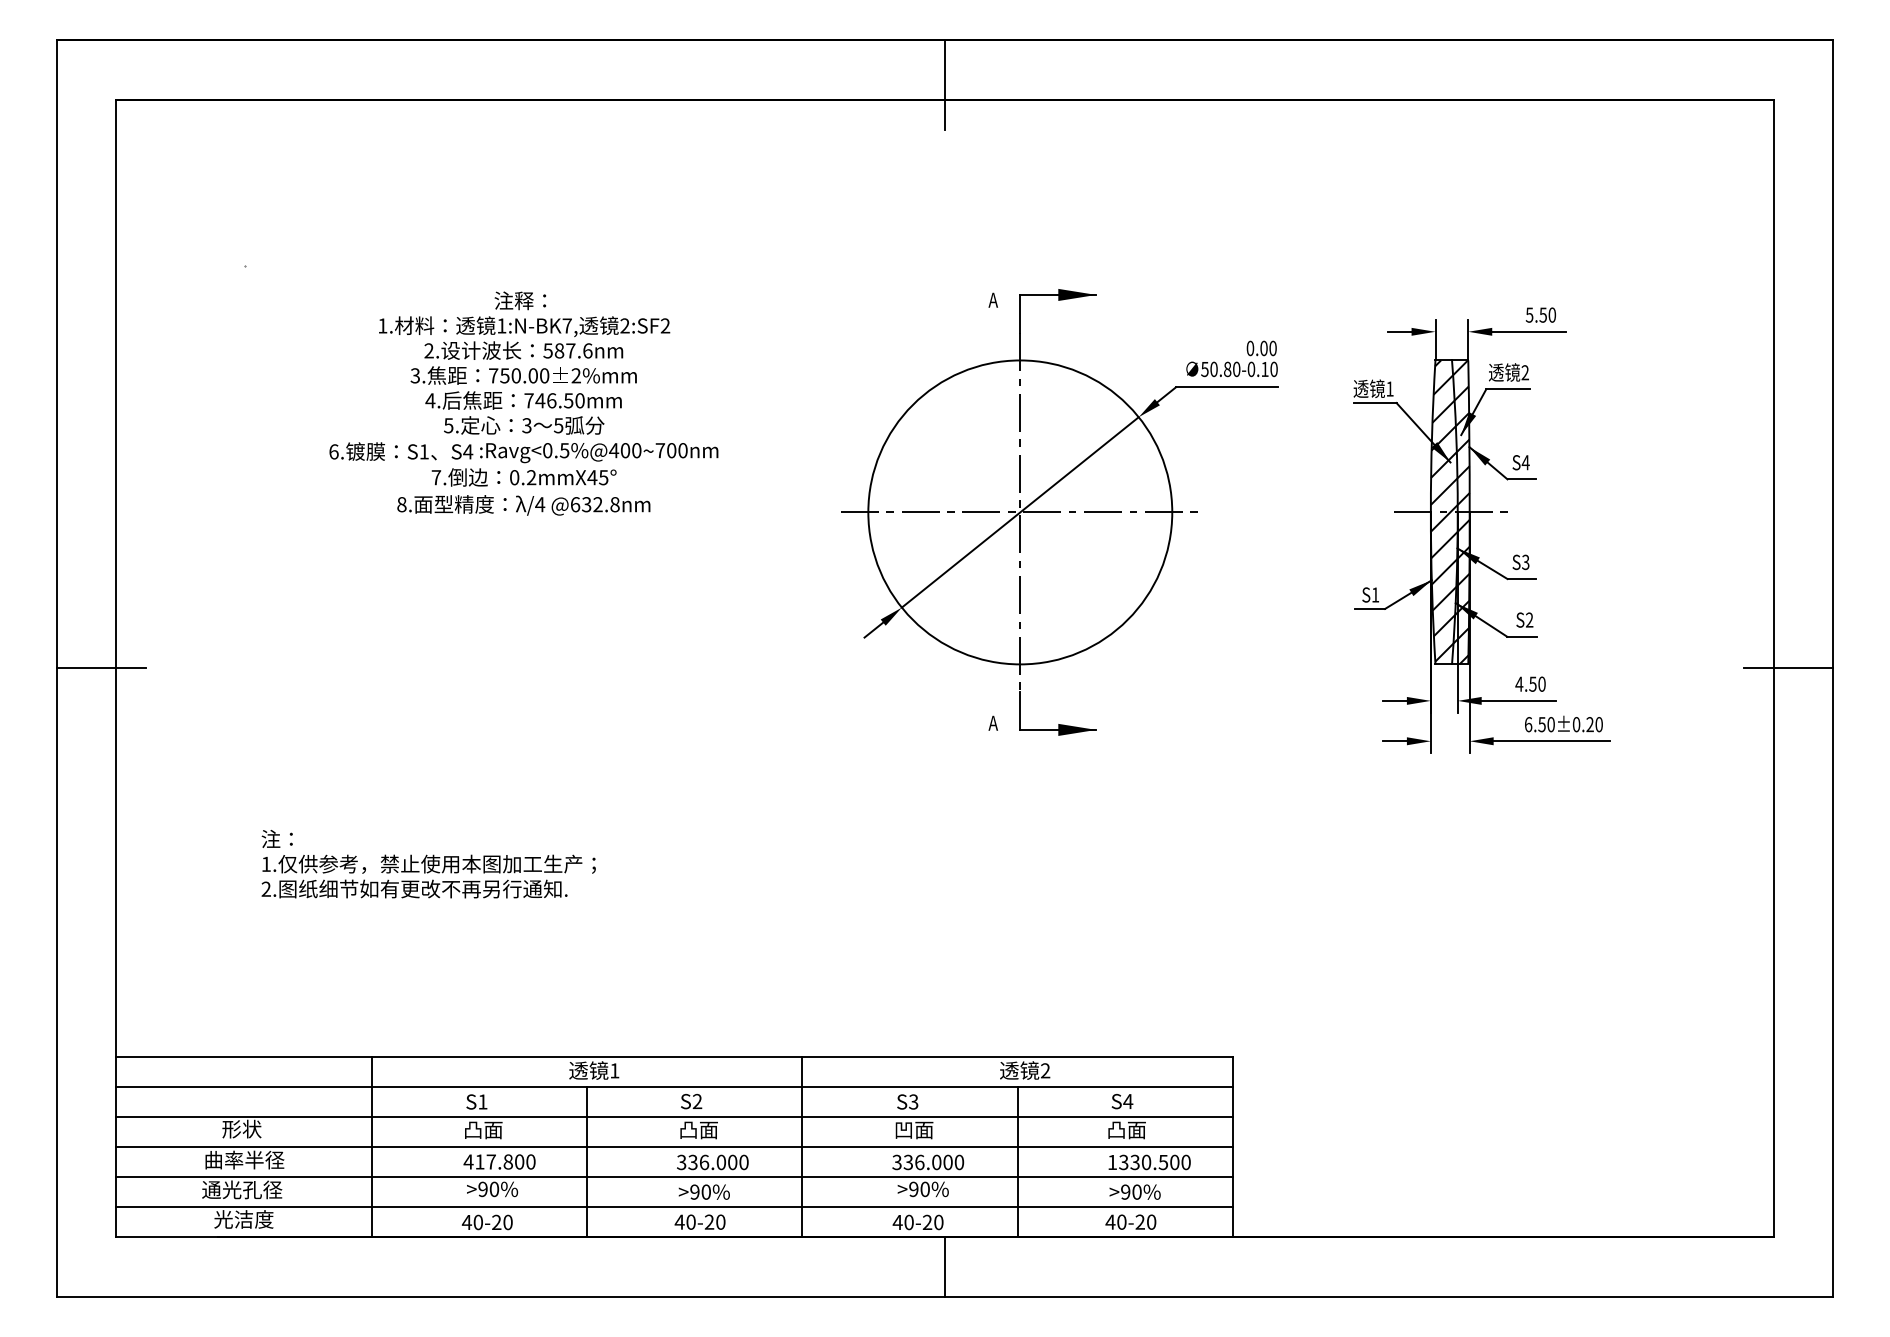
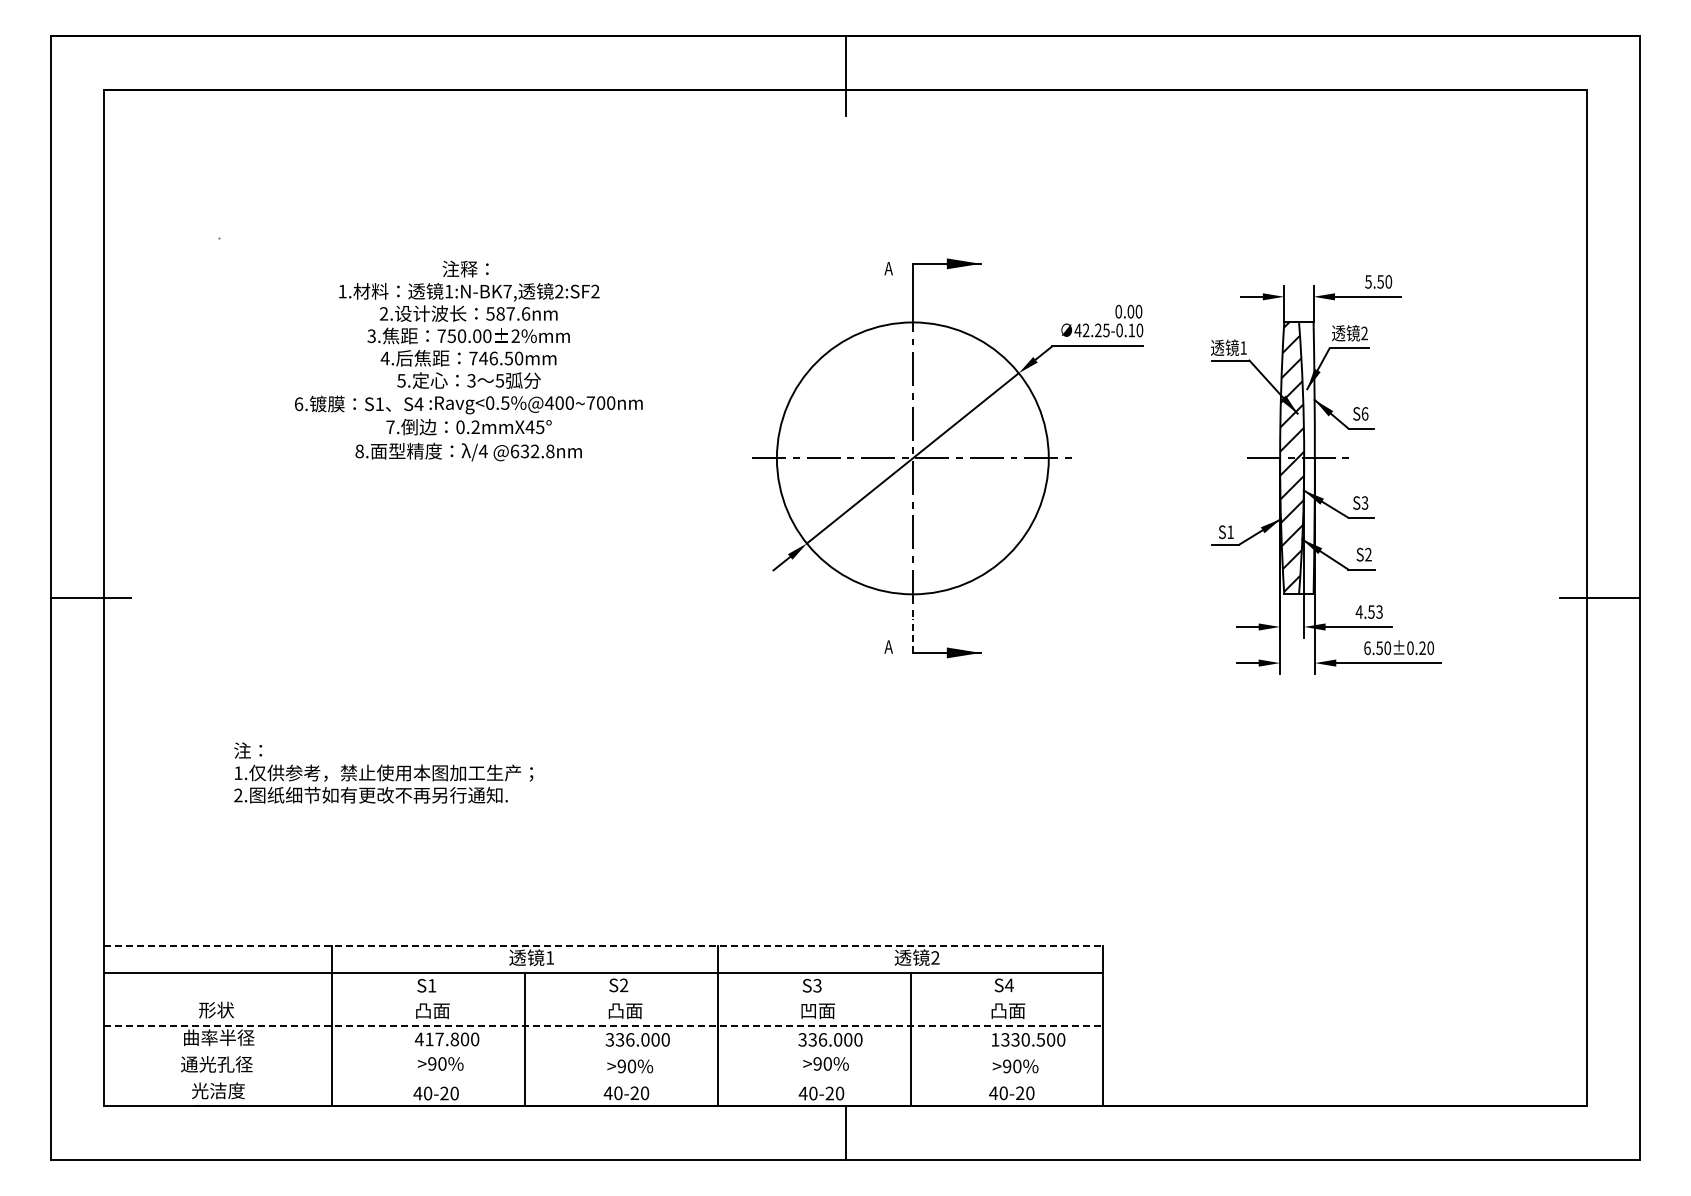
text: (1220, 369) -> (1091, 330), 50.80 -> 42.25
text: (1525, 462) -> (1364, 413), S4 -> S6
hatch: (1460, 512) -> (1306, 458), removed
text: (1541, 683) -> (1379, 611), 4.50 -> 4.53
line: (1019, 710) -> (912, 635), solid -> dashed
line: (675, 1056) -> (604, 945), solid -> dashed
line: (674, 1117) -> (603, 999), removed
line: (675, 1147) -> (604, 1026), solid -> dashed
line: (674, 1176) -> (603, 1052), removed
line: (674, 1206) -> (603, 1079), removed

